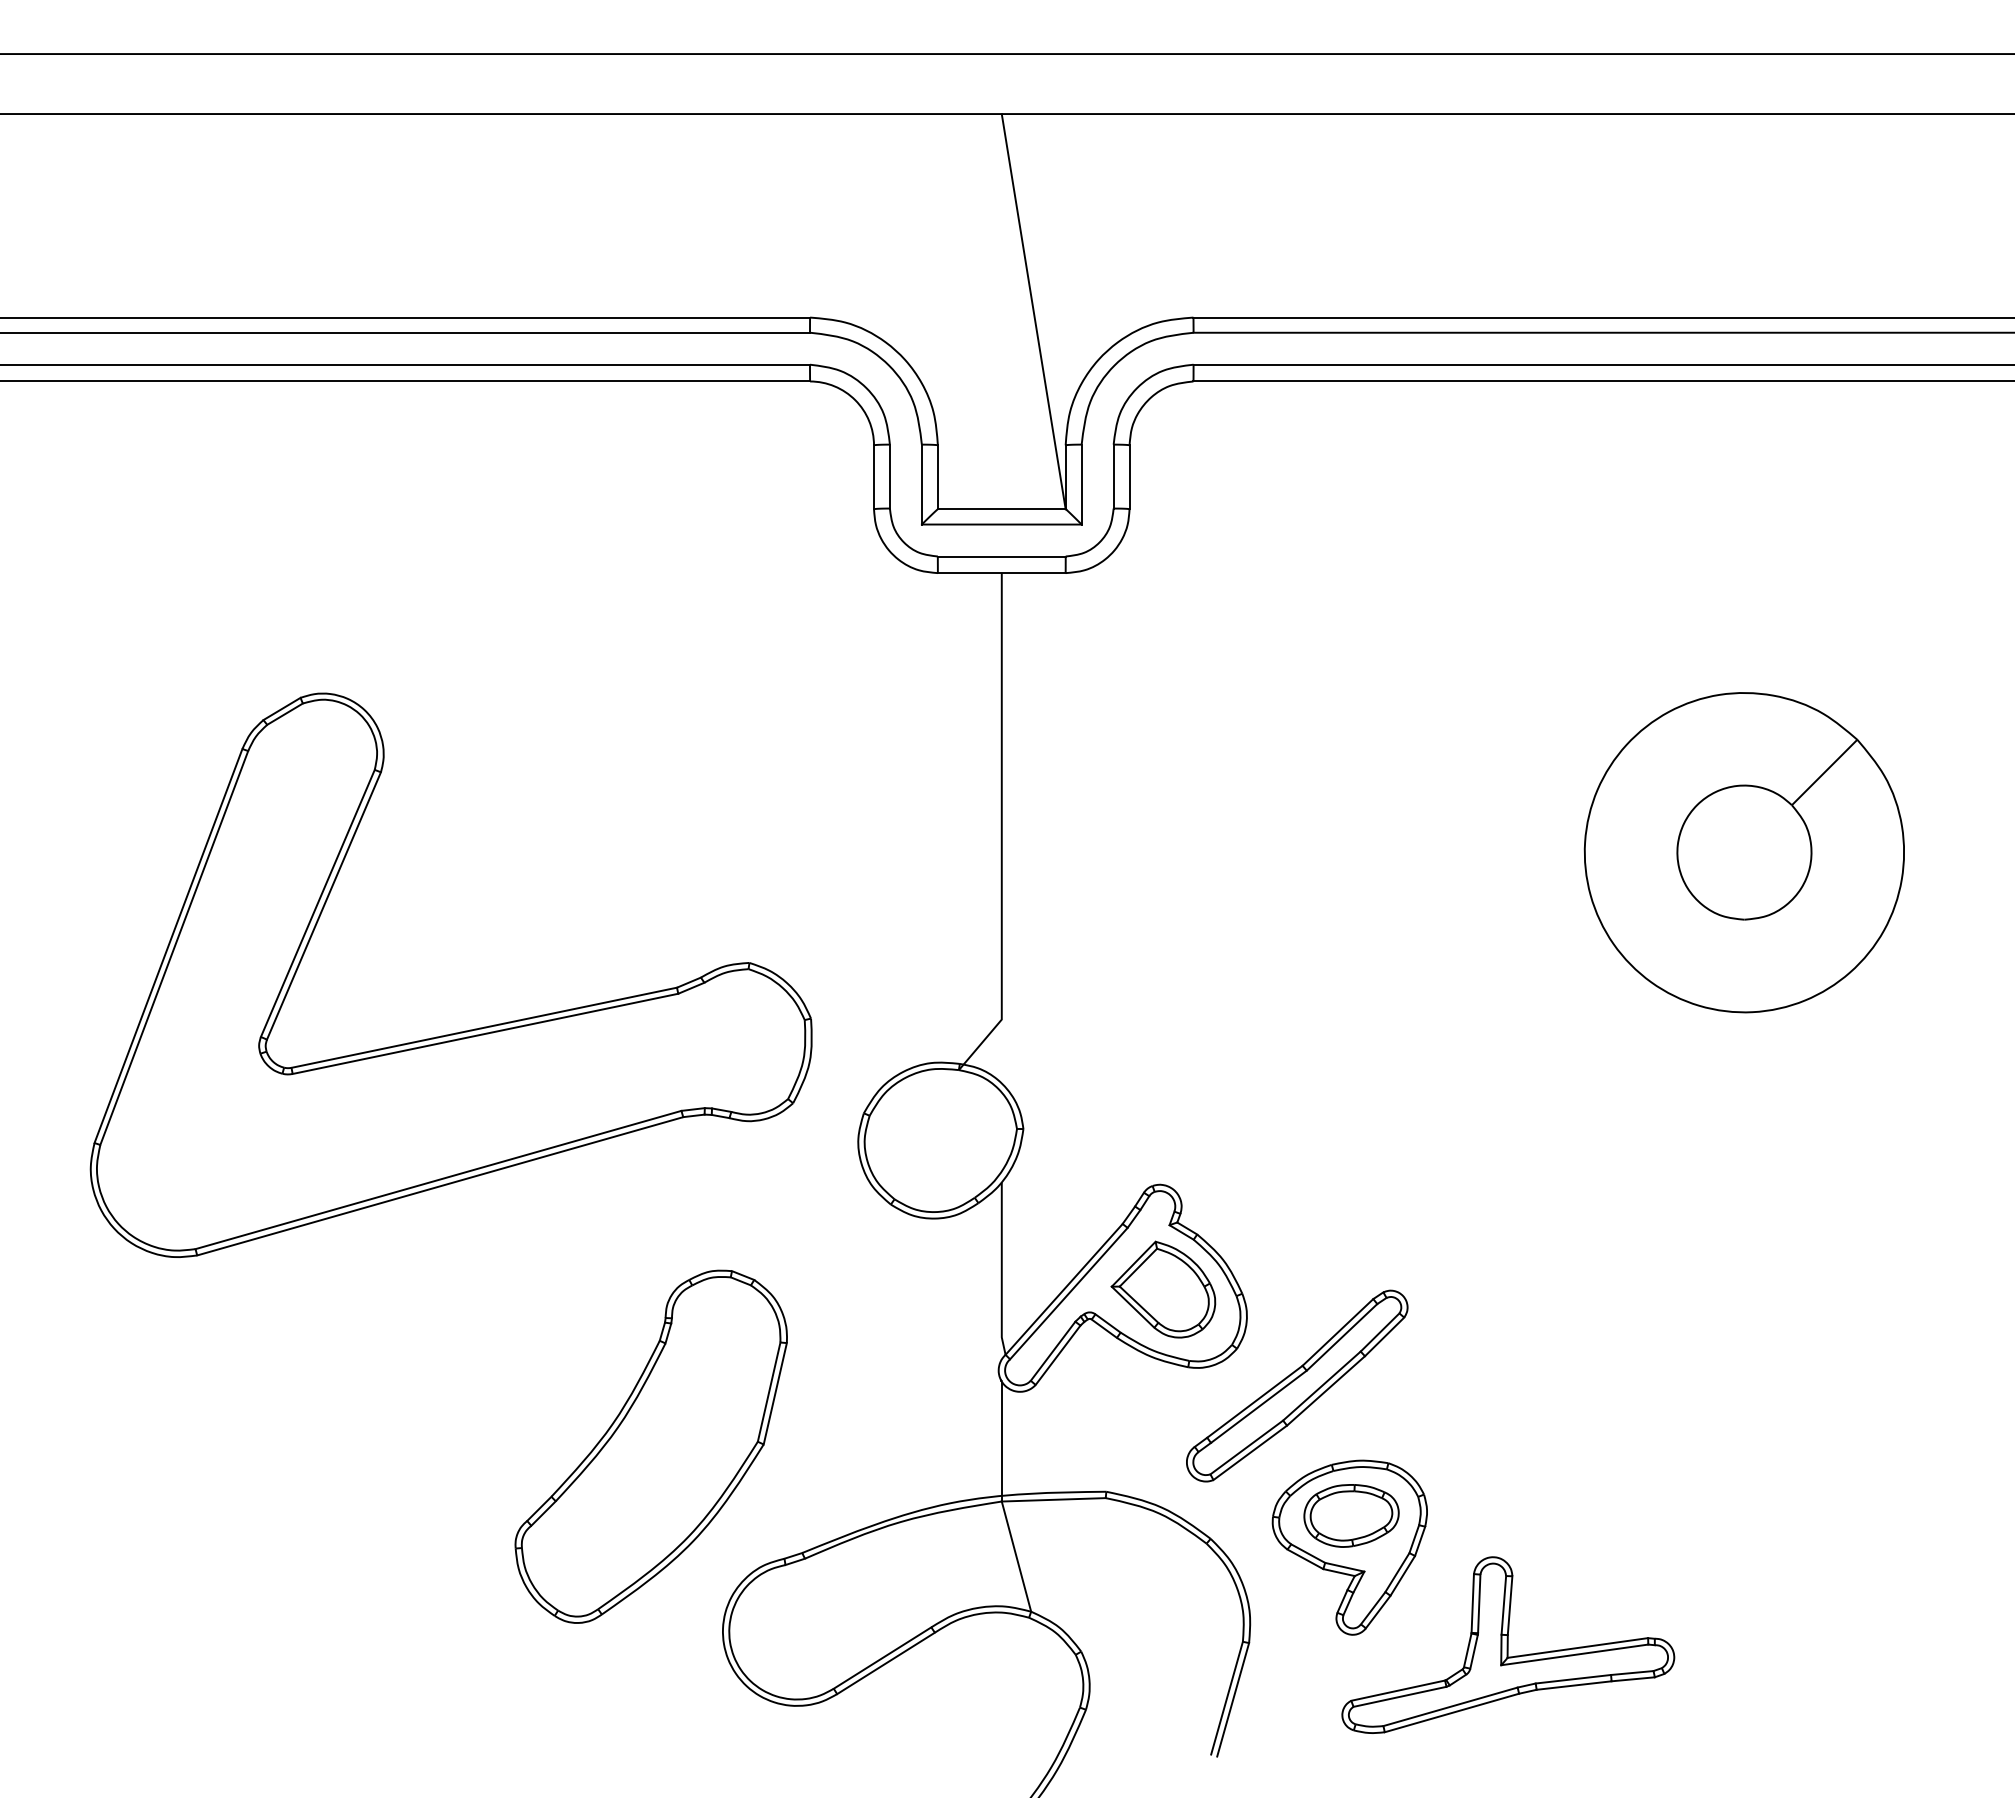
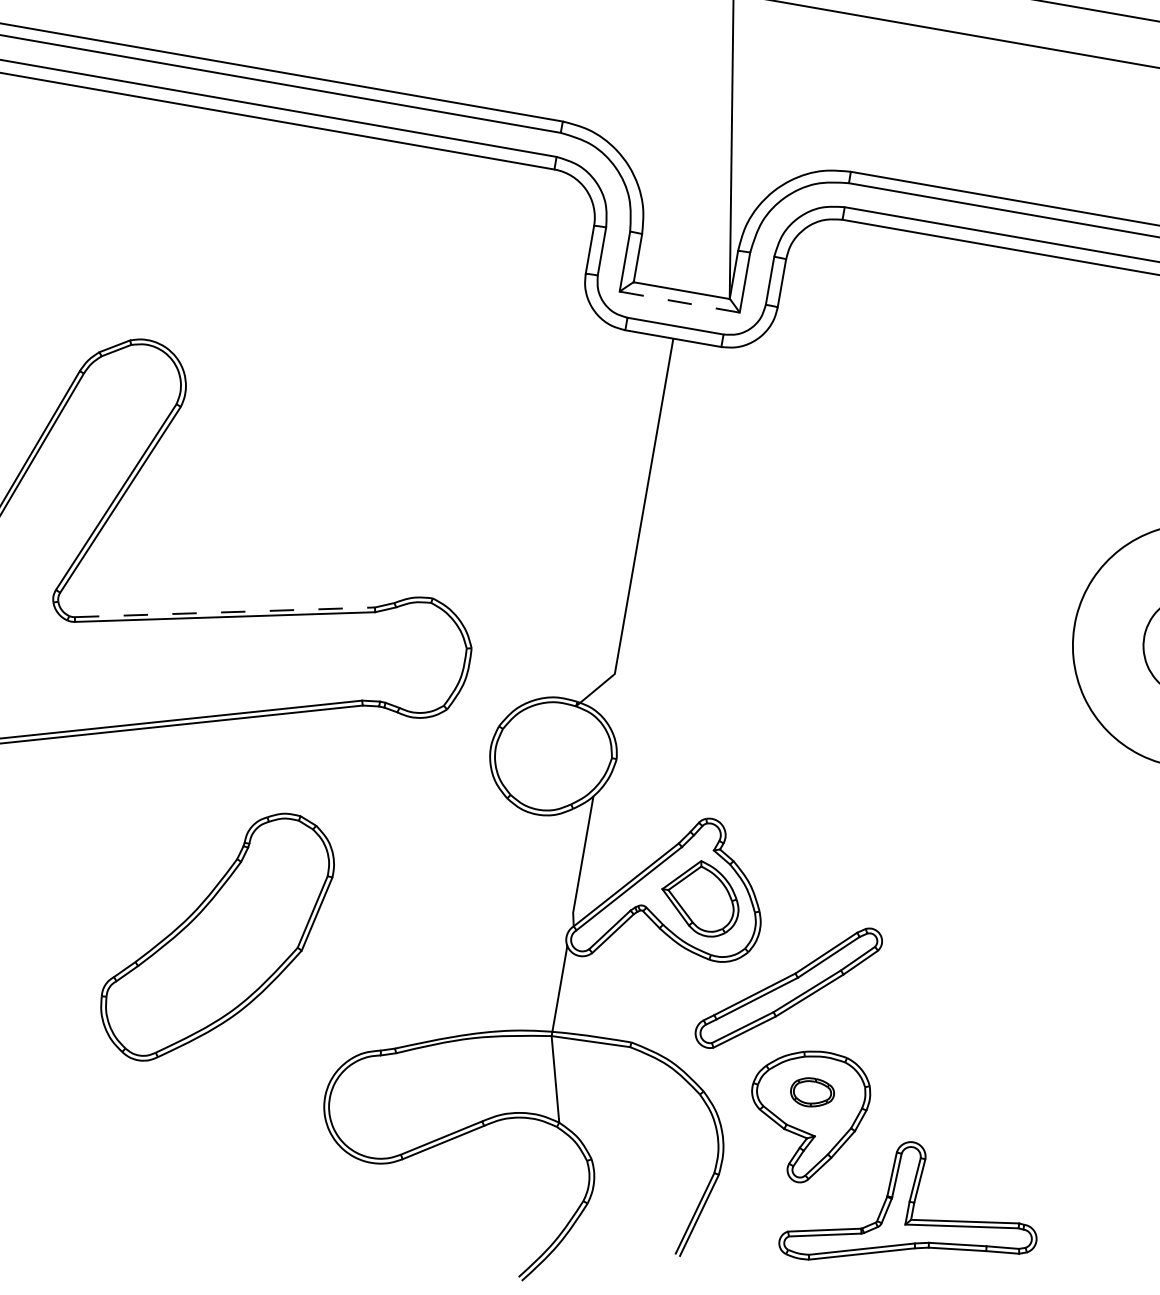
line: (1001, 524) -> (679, 302), solid -> dashed
line: (484, 1027) -> (225, 612), solid -> dashed
part: (650, 1446) -> (216, 937), moved
part: (1351, 1515) -> (812, 1092), size x0.6

